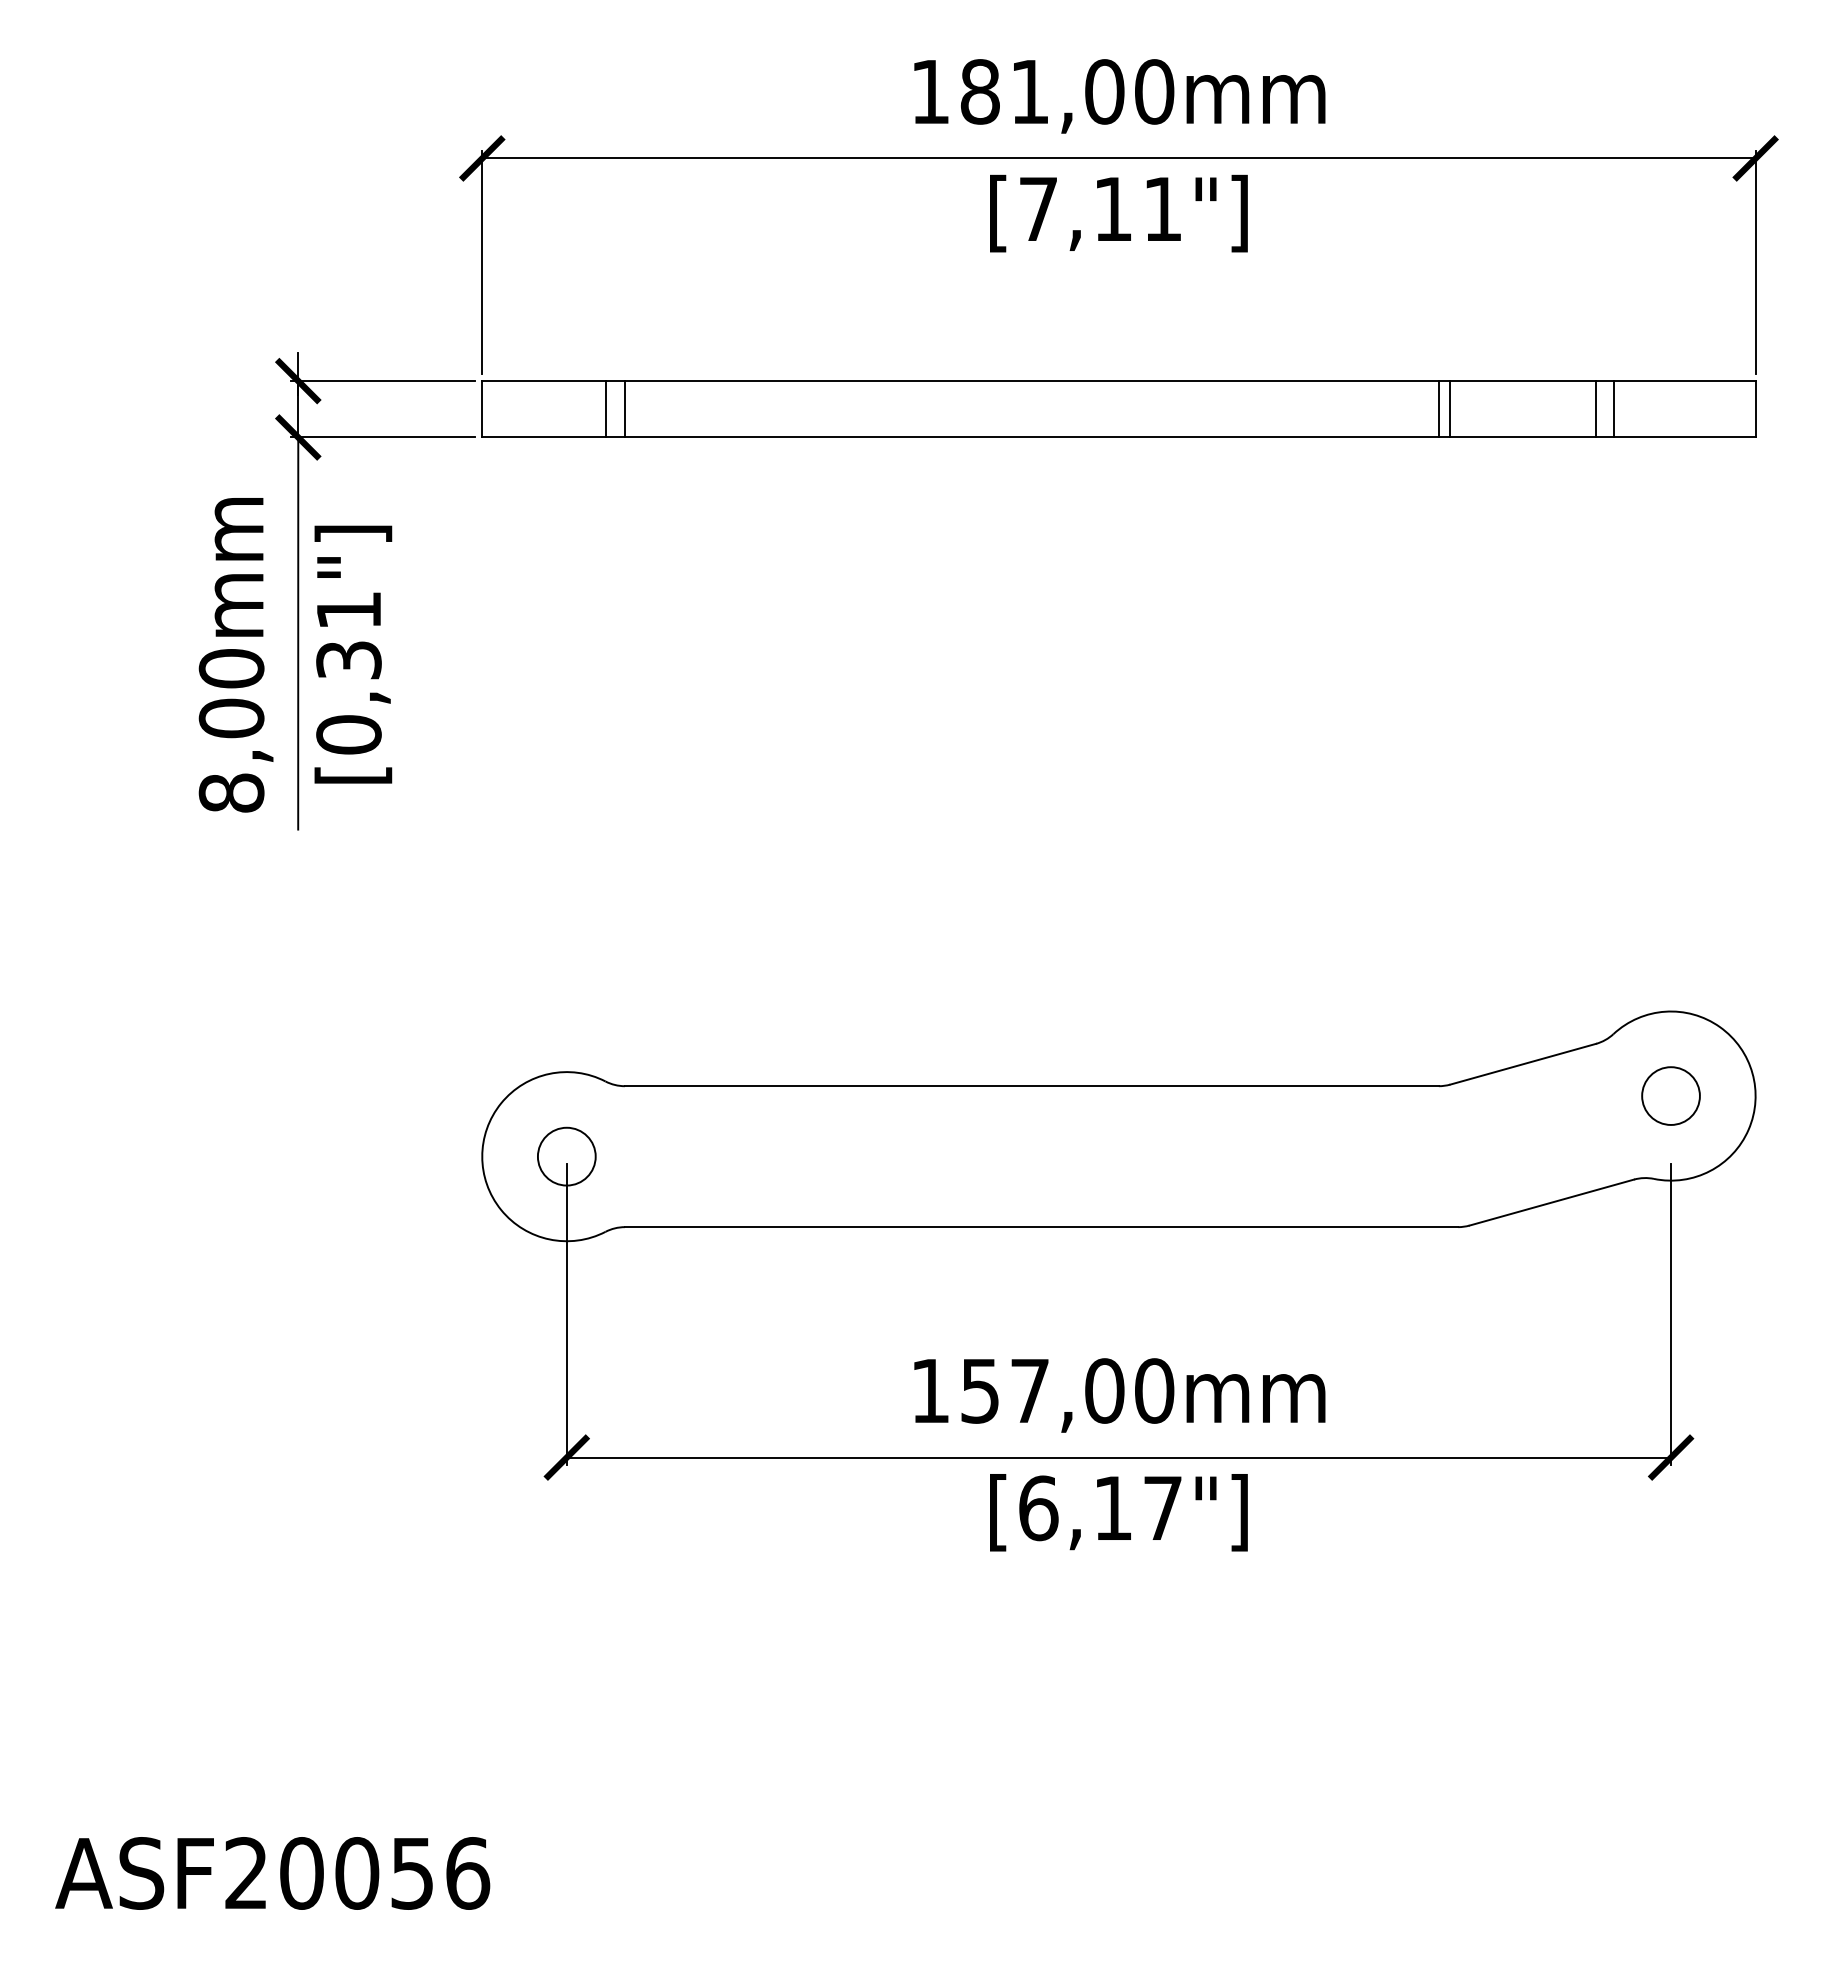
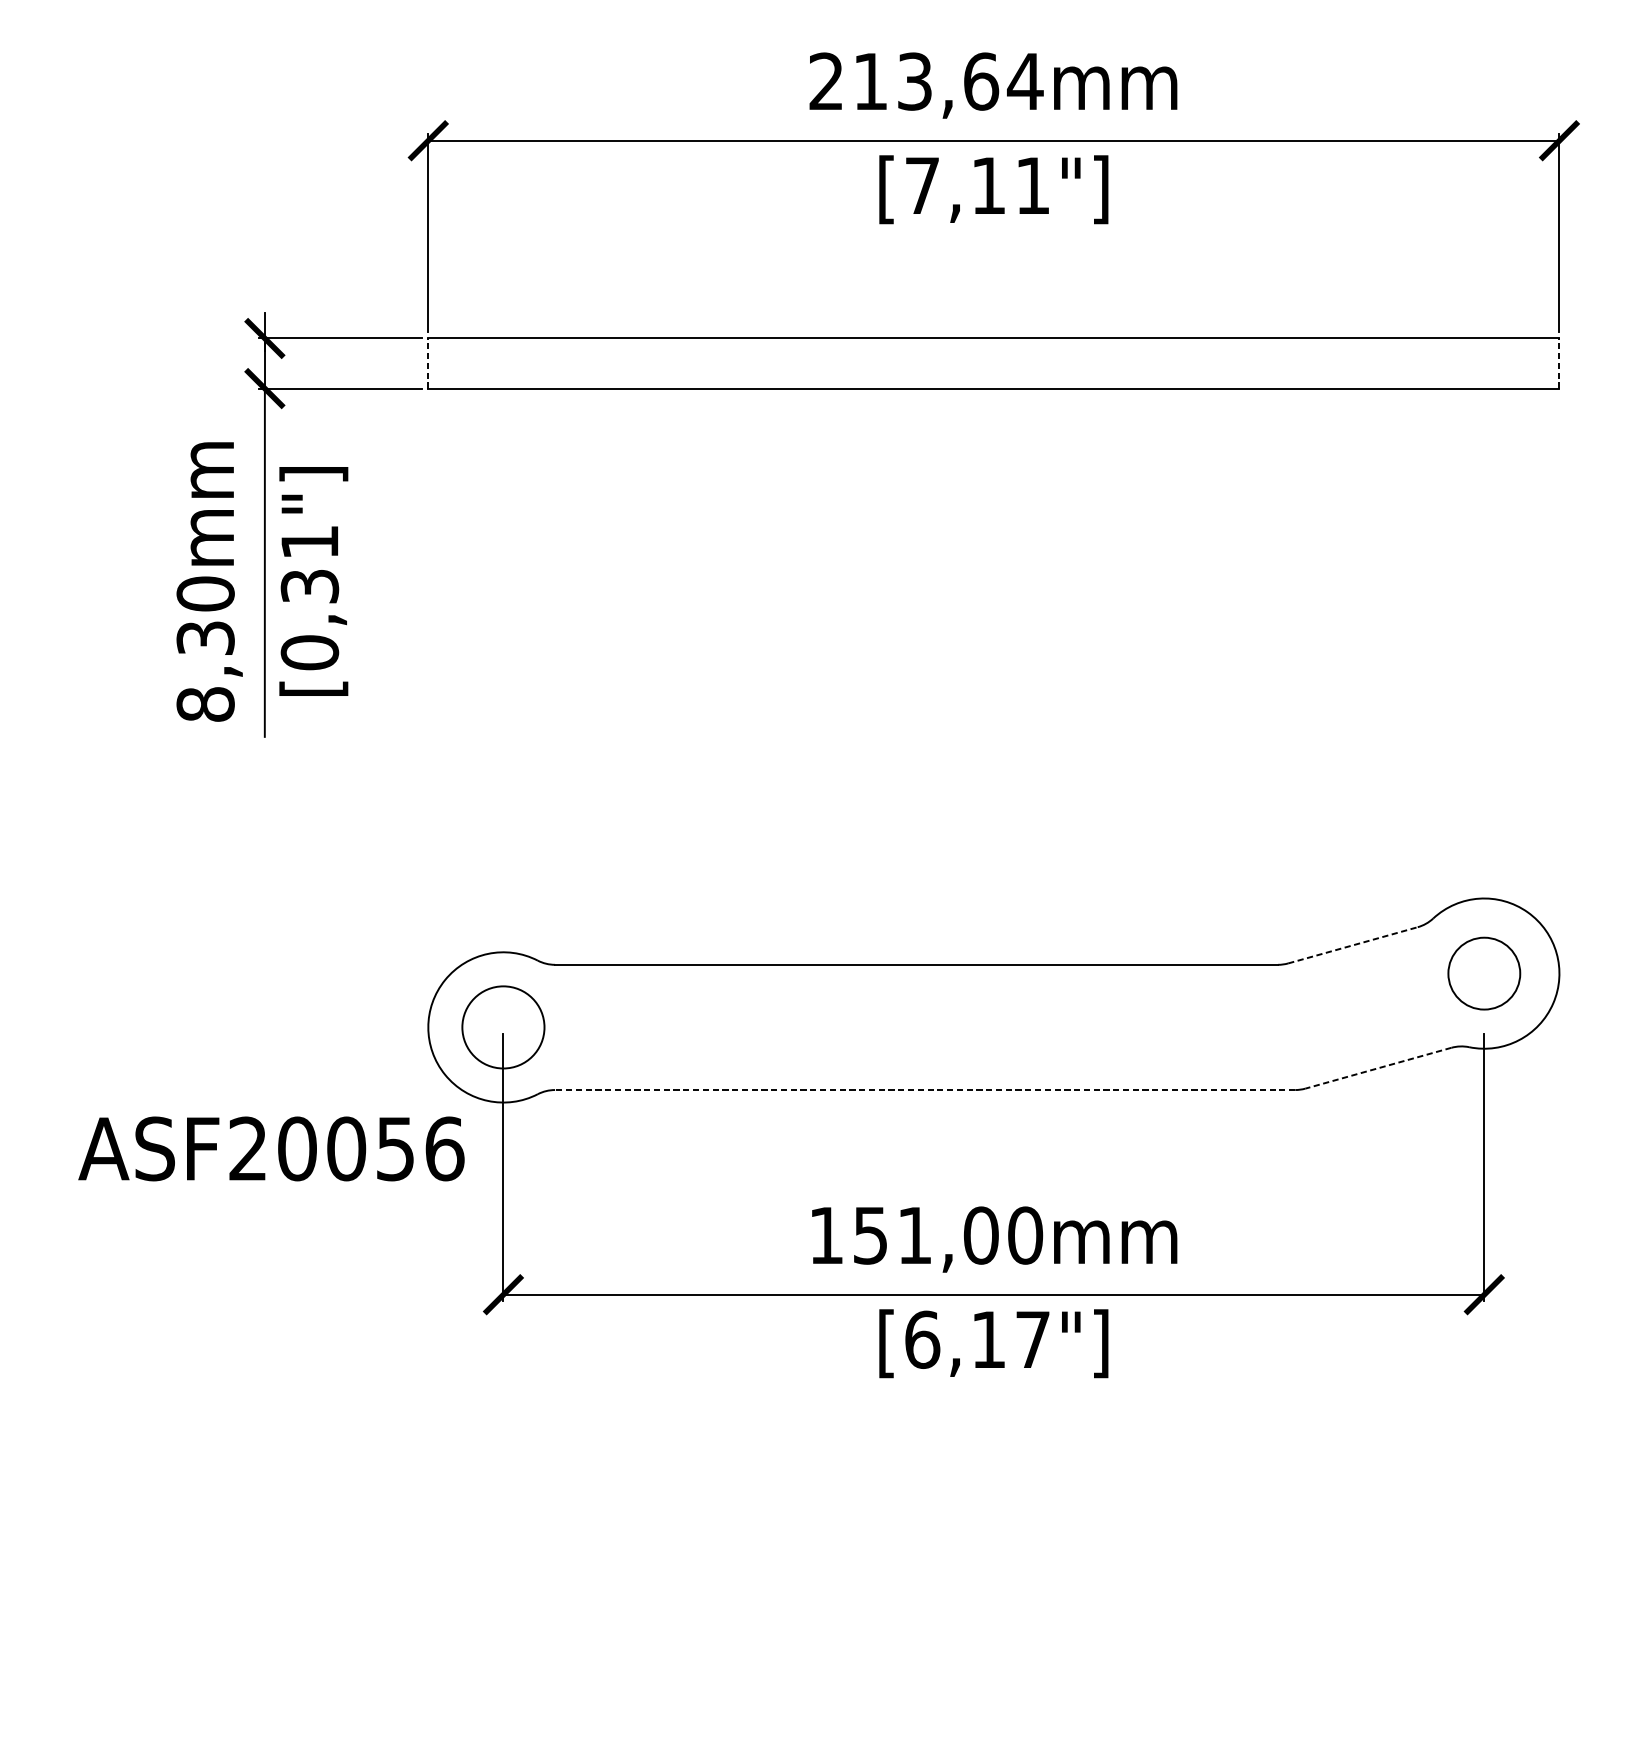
text: (1043, 91) -> (926, 81), 181,00mm -> 213,64mm
line: (482, 408) -> (428, 362), solid -> dashed
line: (1755, 408) -> (1559, 362), solid -> dashed
line: (605, 409) -> (537, 363), removed
line: (624, 409) -> (554, 363), removed
line: (1438, 409) -> (1277, 363), removed
line: (1450, 409) -> (1288, 363), removed
line: (1596, 409) -> (1418, 363), removed
line: (1613, 409) -> (1433, 363), removed
text: (231, 718) -> (205, 638), 8,00mm -> 8,30mm
line: (1523, 1064) -> (1353, 945), solid -> dashed
circle: (1670, 1095) -> (1483, 973), size x1.4
circle: (566, 1156) -> (503, 1027), size x1.6
line: (1551, 1202) -> (1378, 1068), solid -> dashed
line: (1041, 1227) -> (925, 1090), solid -> dashed
text: (1029, 1390) -> (914, 1235), 157,00mm -> 151,00mm
text: (272, 1873) -> (271, 1148), moved

